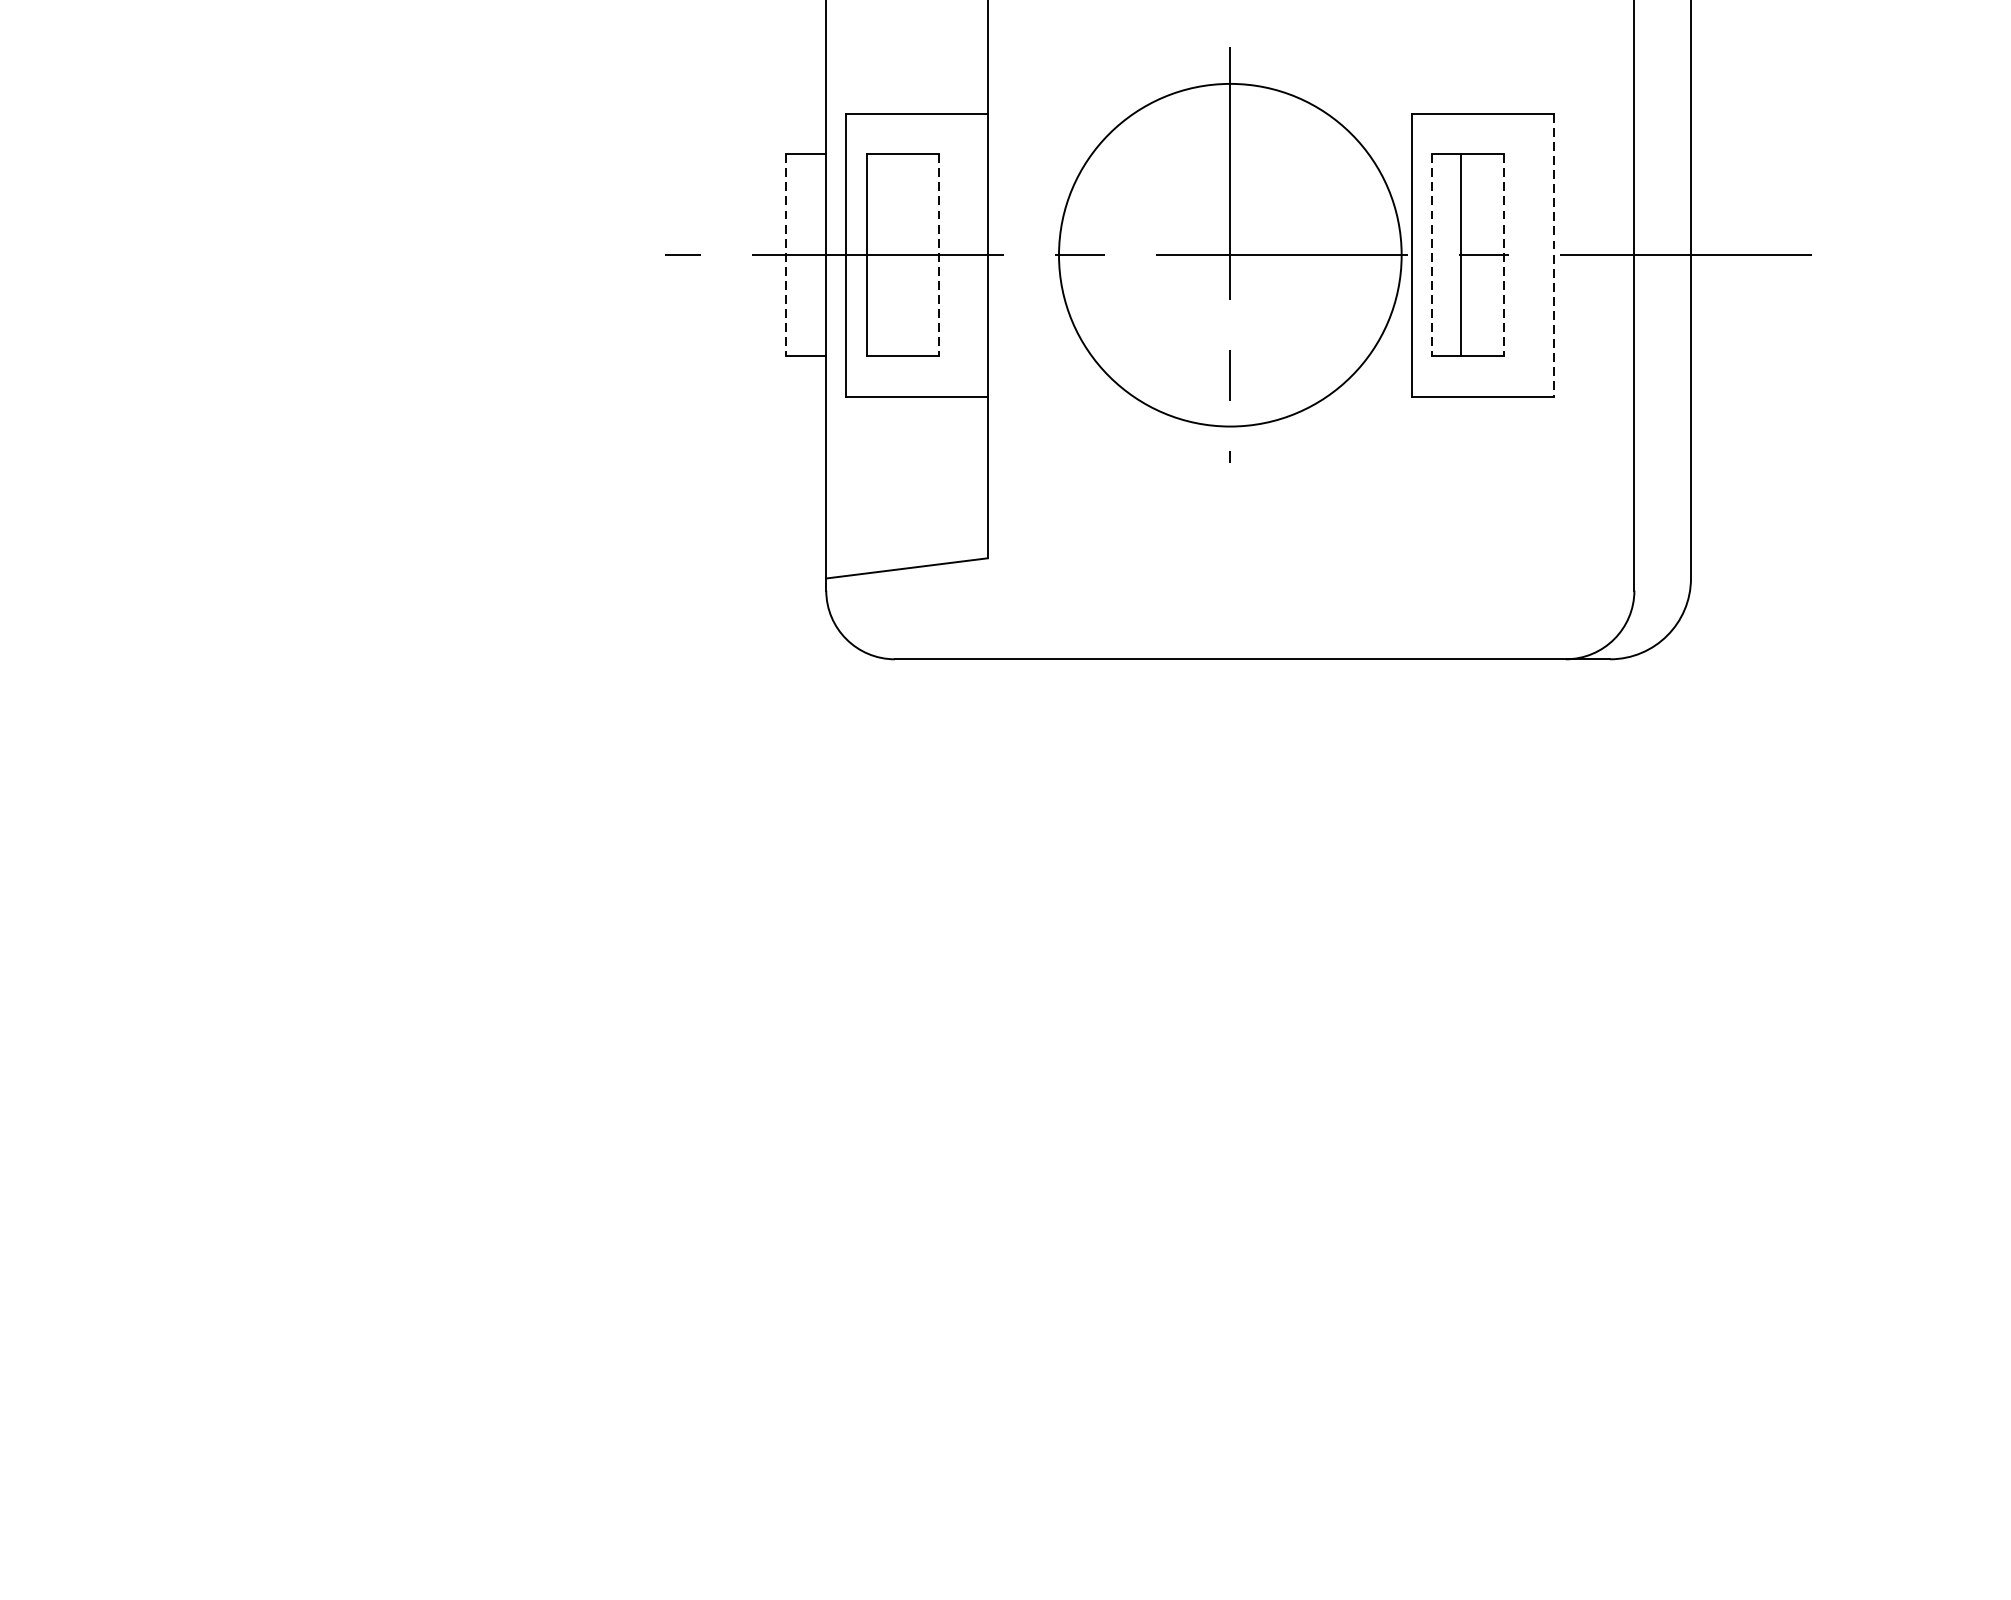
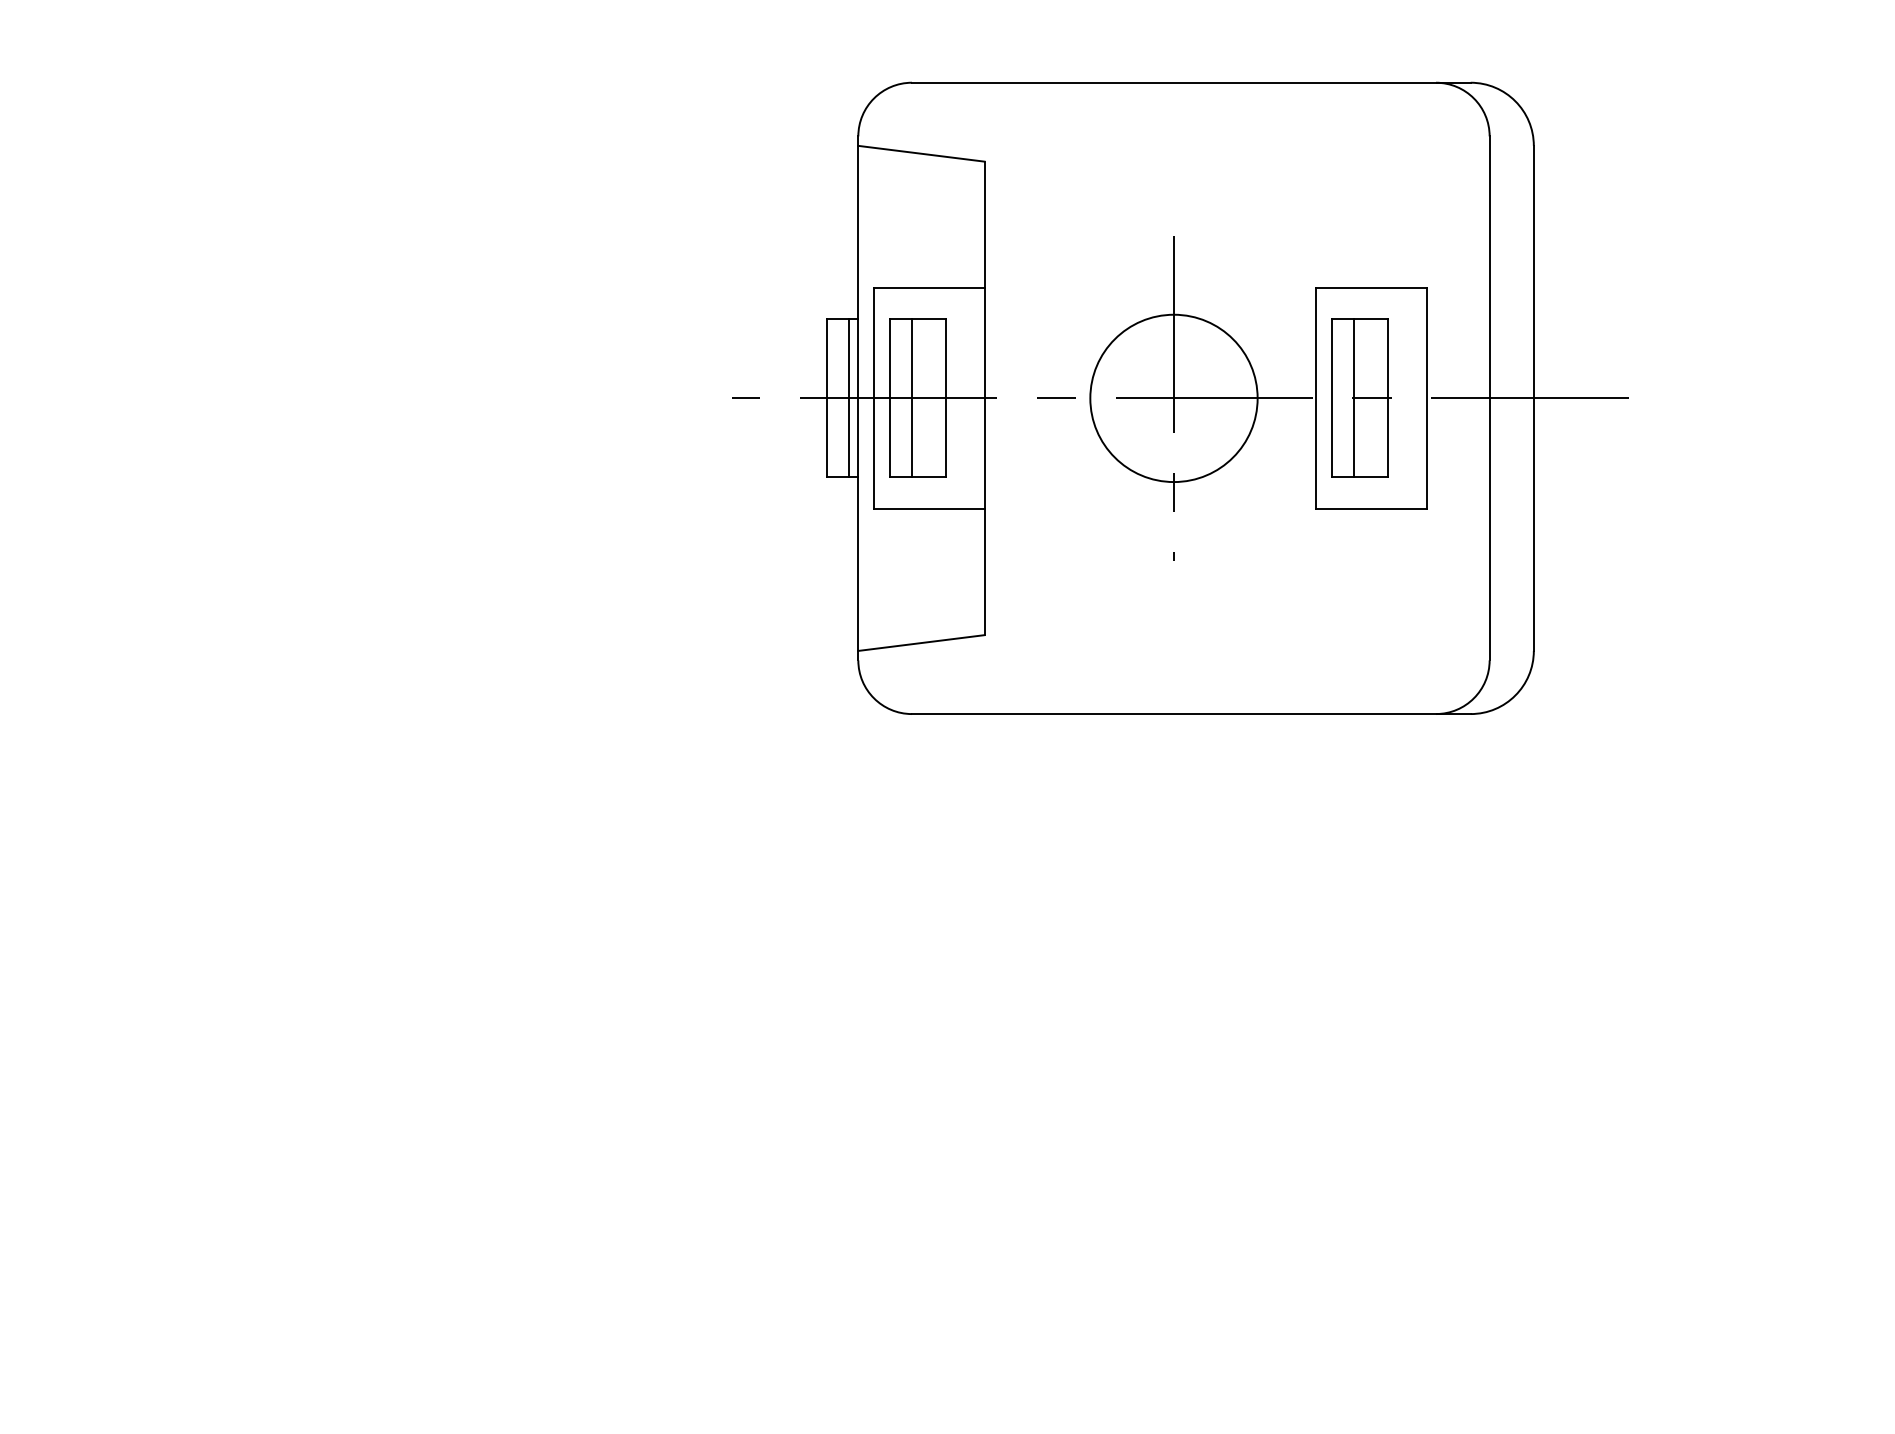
line: (785, 255) -> (826, 398), dashed -> solid
line: (814, 255) -> (849, 398), added
line: (895, 255) -> (912, 398), added
line: (939, 255) -> (946, 398), dashed -> solid
circle: (1229, 255) -> (1173, 398), size x0.62
line: (1431, 255) -> (1331, 398), dashed -> solid
line: (1504, 255) -> (1388, 398), dashed -> solid
line: (1553, 255) -> (1426, 398), dashed -> solid

